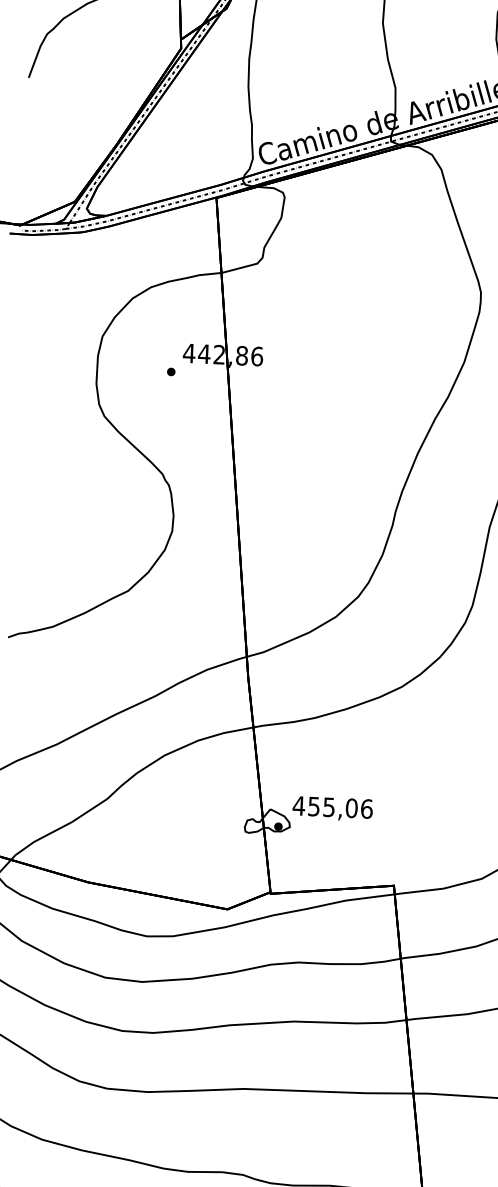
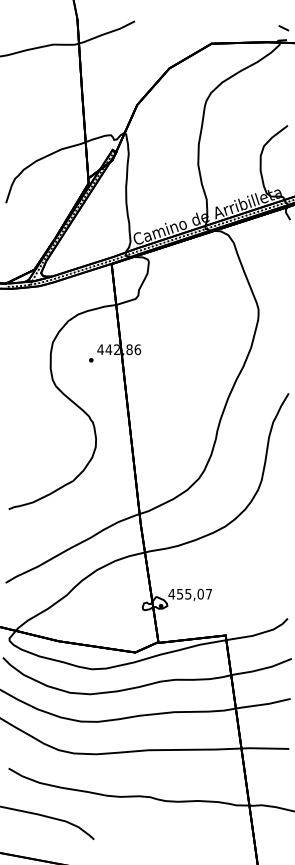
text: (366, 807) -> (208, 593), 455,06 -> 455,07

